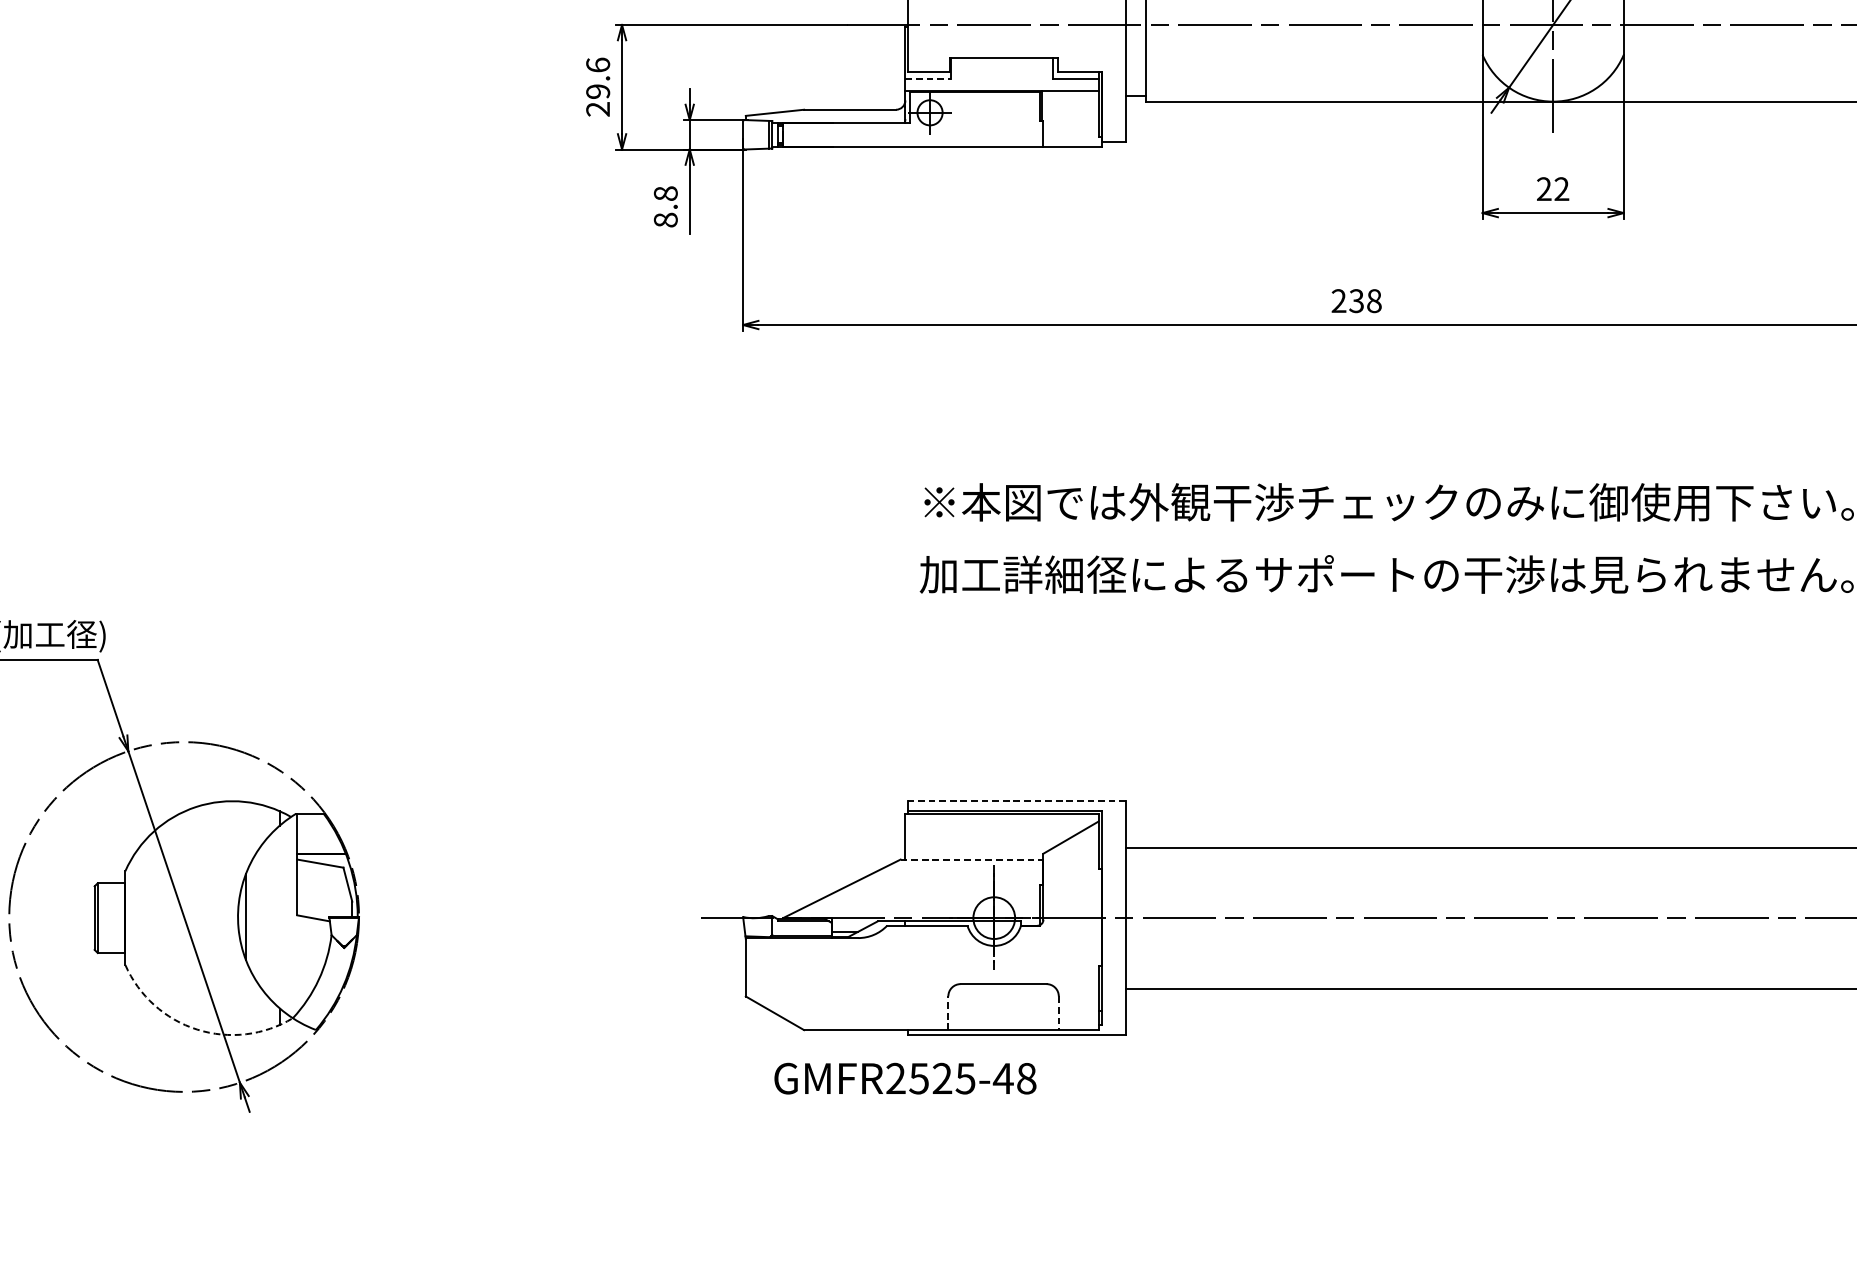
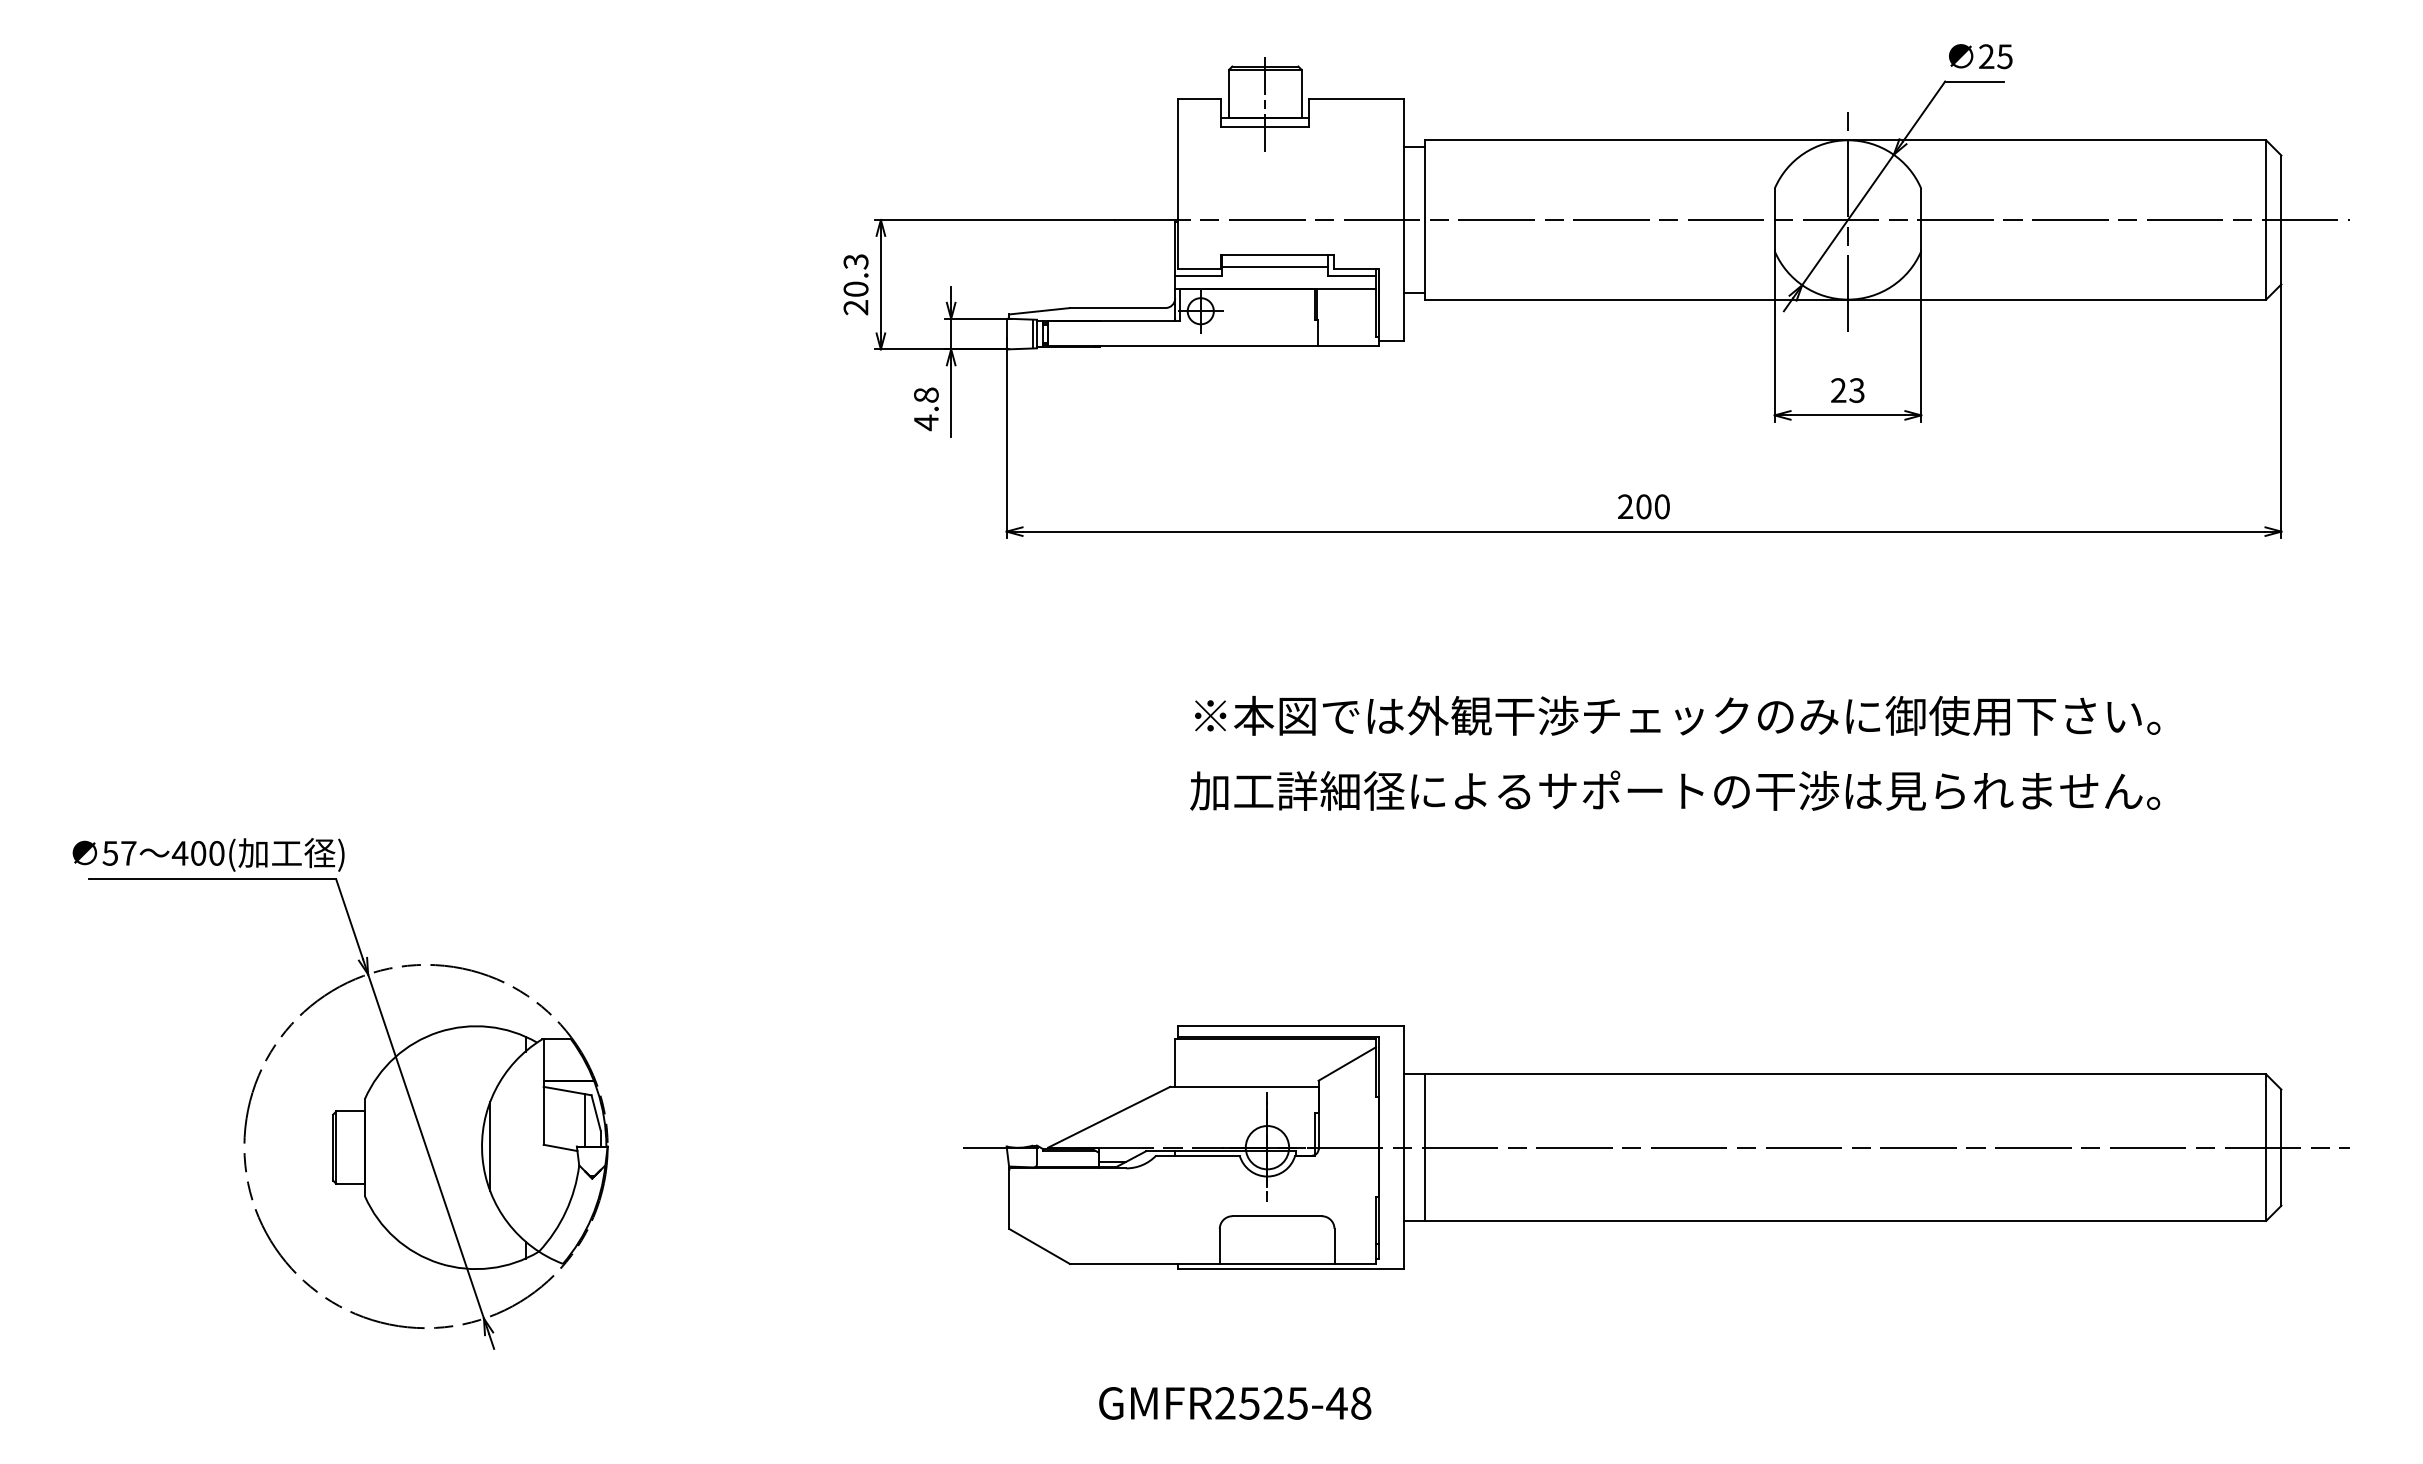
line: (1001, 69) -> (1275, 266), added
text: (597, 78) -> (855, 275), 29.6 -> 20.3
line: (928, 79) -> (1199, 276), dashed -> solid
text: (1561, 189) -> (1856, 390), 22 -> 23
text: (665, 219) -> (926, 422), 8.8 -> 4.8
text: (1364, 300) -> (1652, 506), 238 -> 200
line: (1016, 801) -> (1290, 1026), dashed -> solid
line: (972, 859) -> (1244, 1086), dashed -> solid
line: (337, 891) -> (585, 1120), added
line: (1145, 917) -> (1424, 1147), added
line: (948, 1013) -> (1219, 1246), dashed -> solid
line: (1058, 1013) -> (1334, 1246), dashed -> solid
arc: (197, 1029) -> (439, 1263), dashed -> solid
text: (905, 1078) -> (1235, 1403), moved

